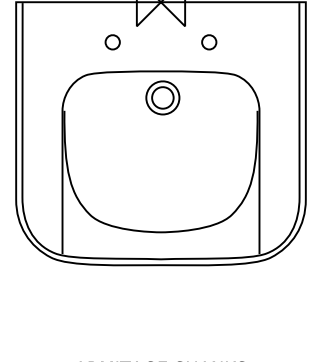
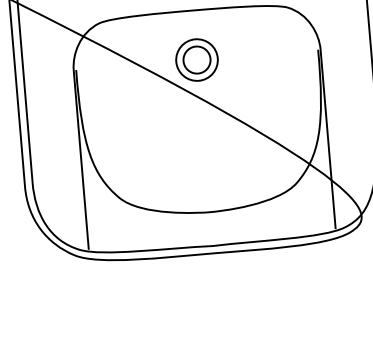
part: (162, 97) -> (196, 59), moved

